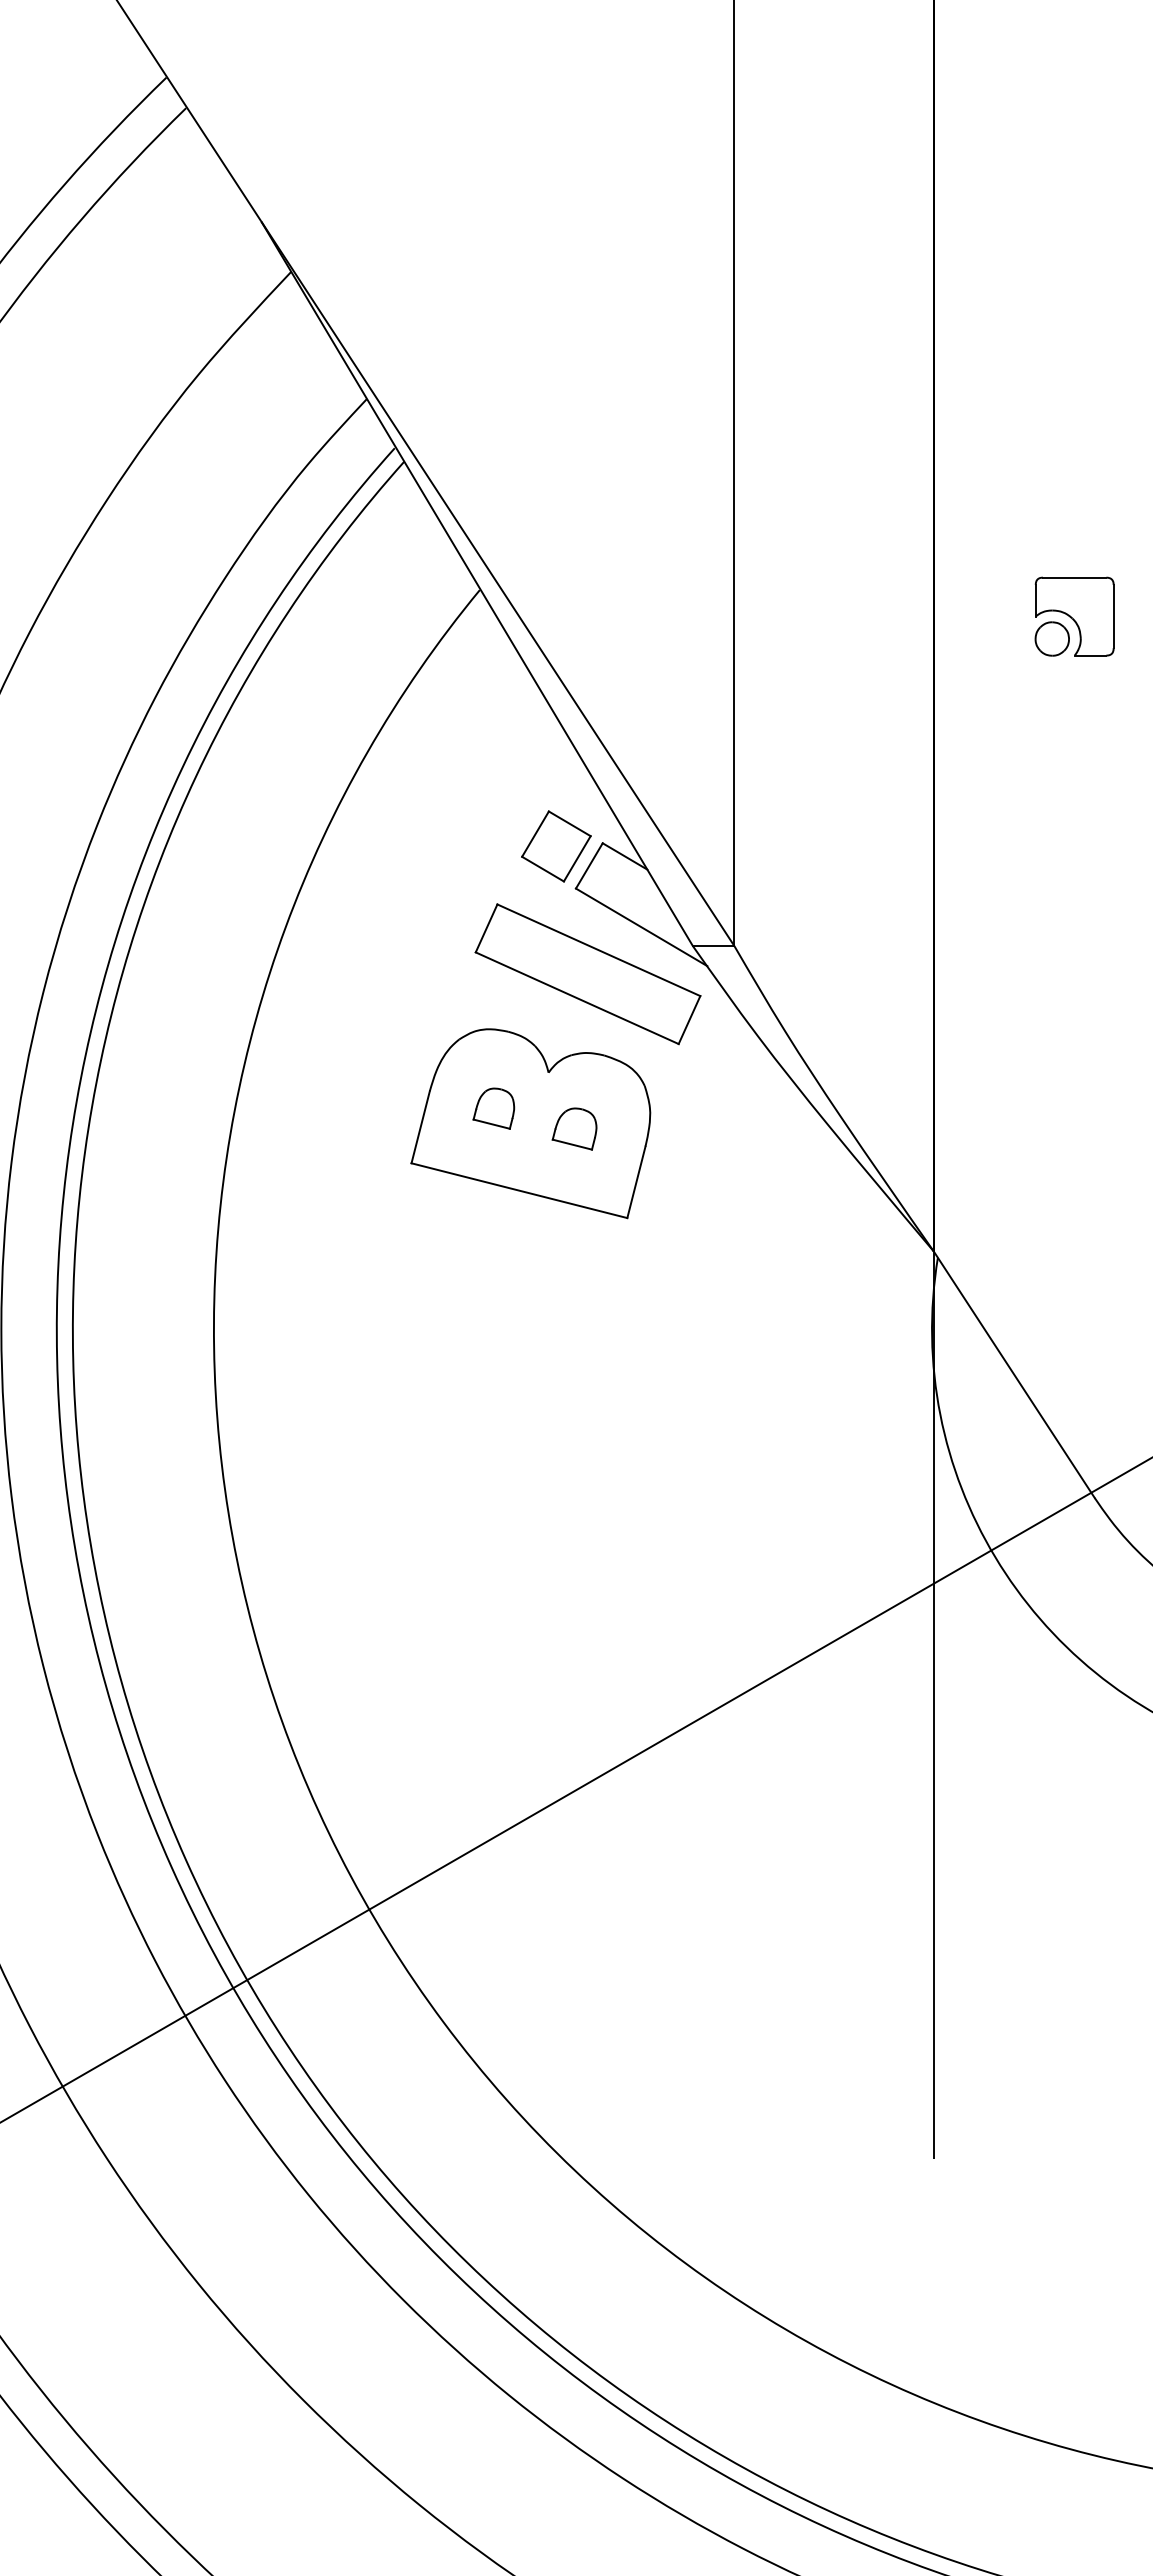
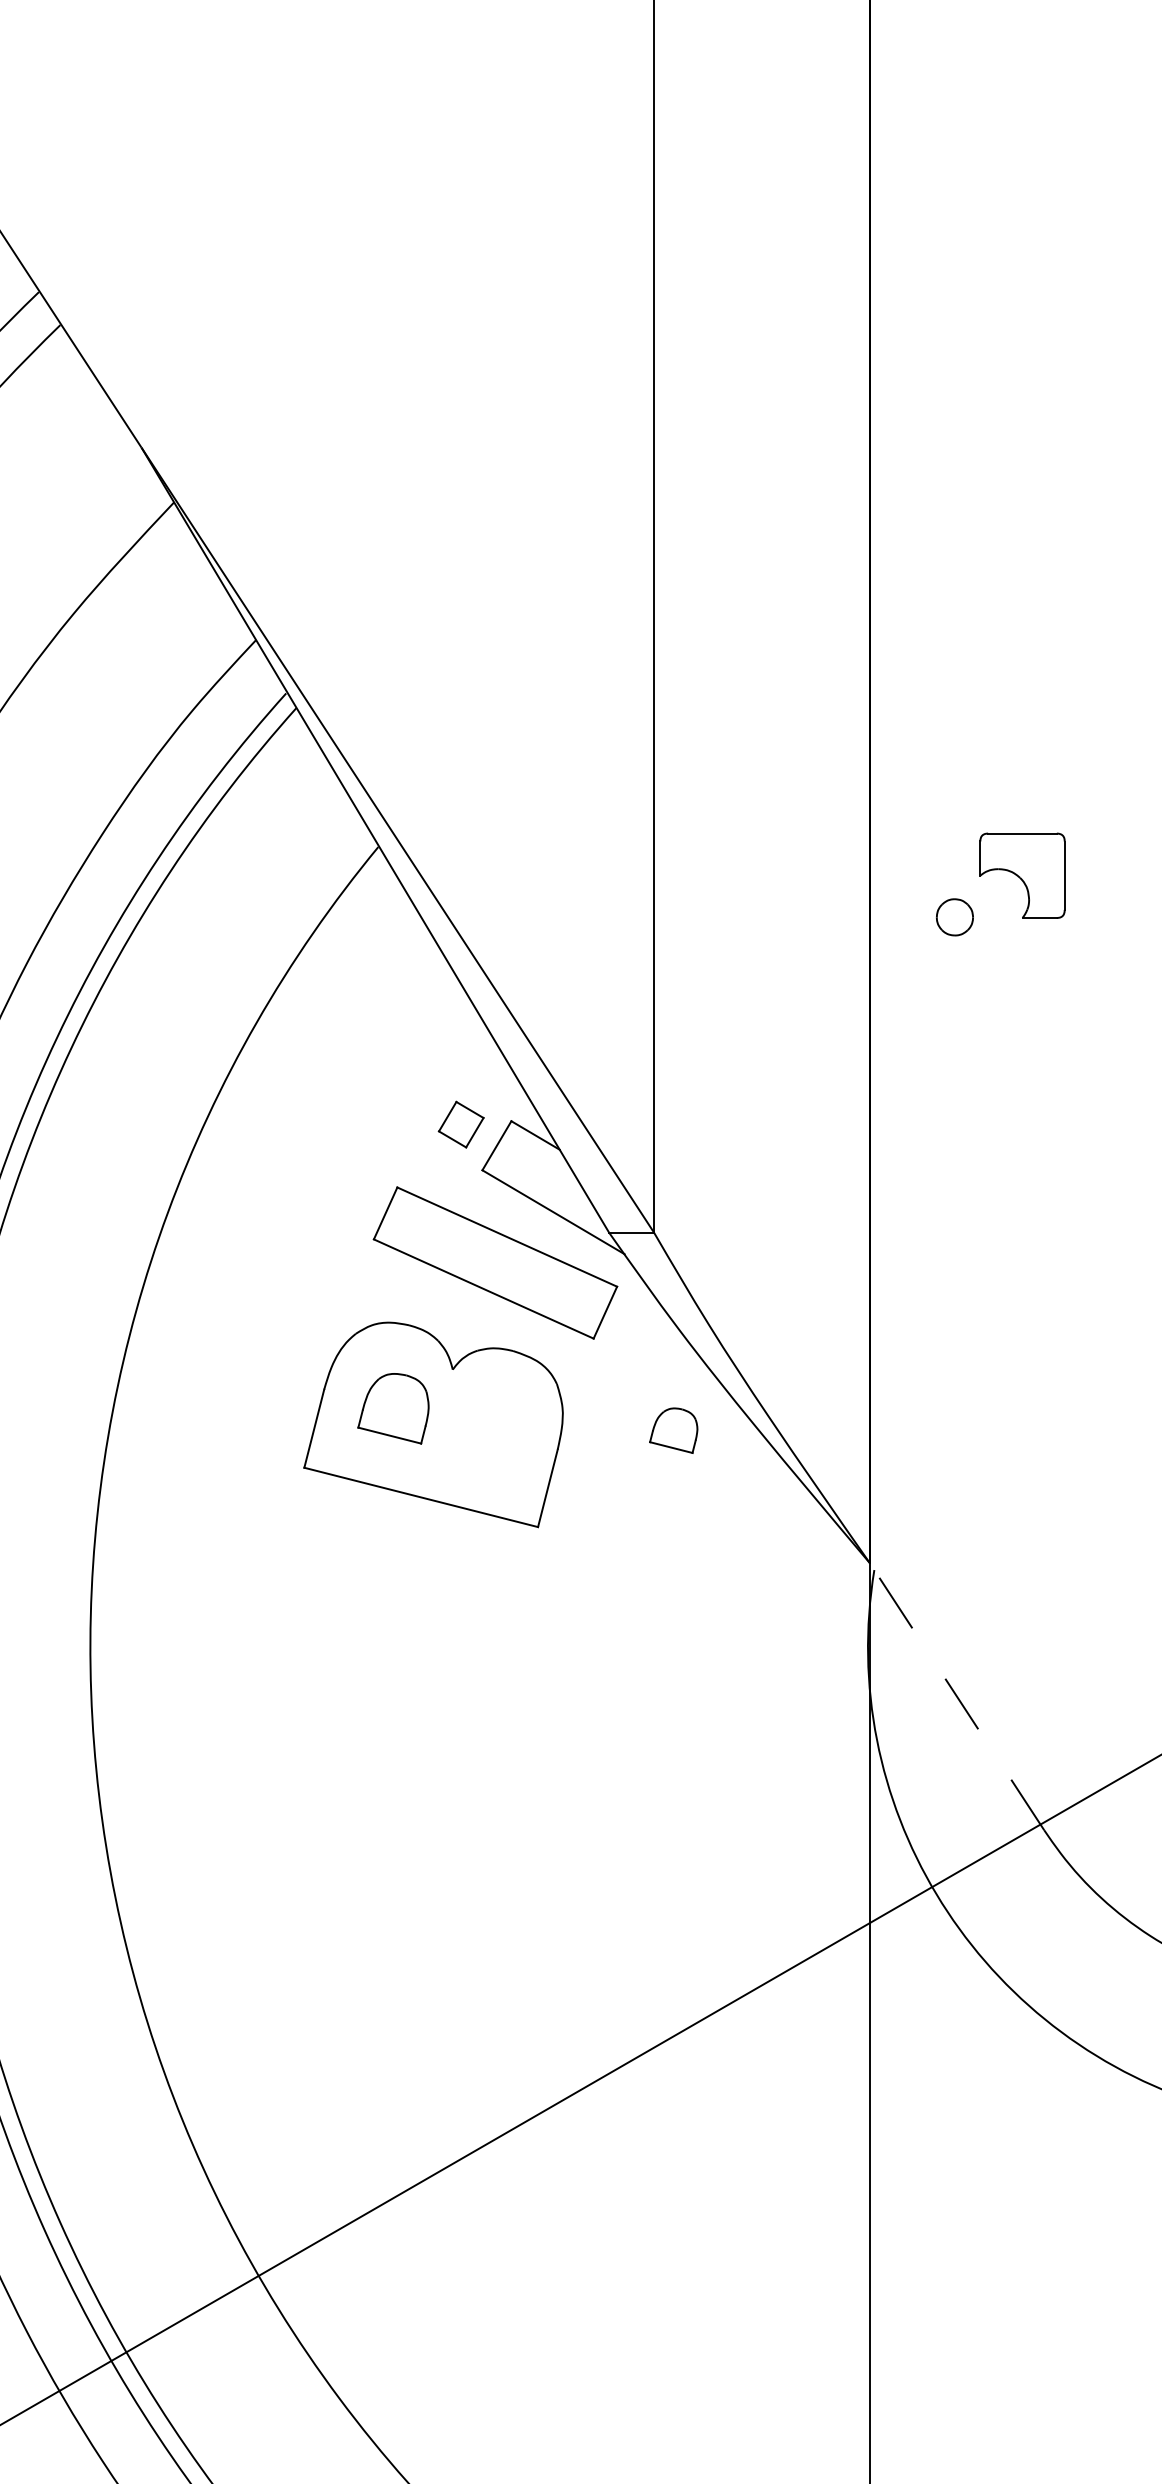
part: (1051, 638) -> (954, 916), moved
part: (556, 846) -> (461, 1124), size x0.6
part: (493, 1108) -> (393, 1408), size x1.6
part: (574, 1128) -> (673, 1430), moved
line: (1013, 1374) -> (956, 1696), solid -> dashed

